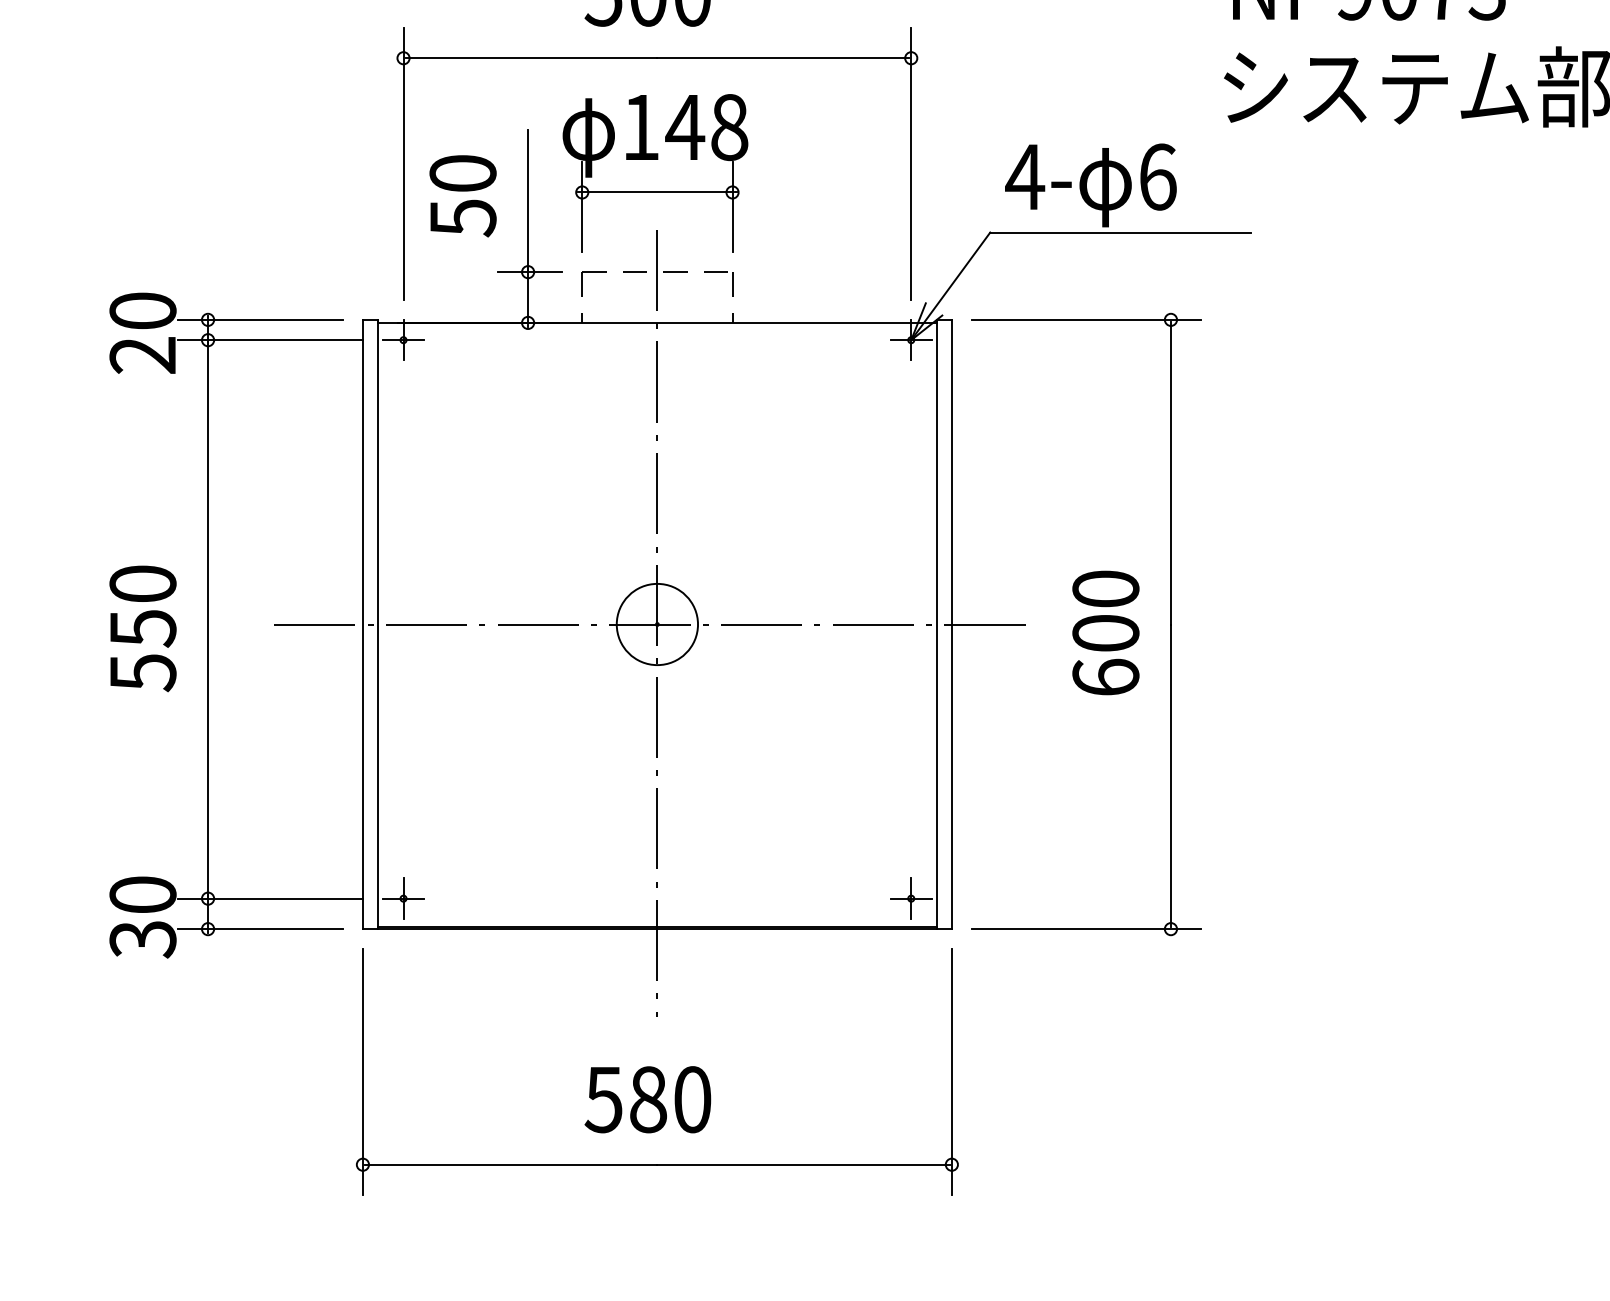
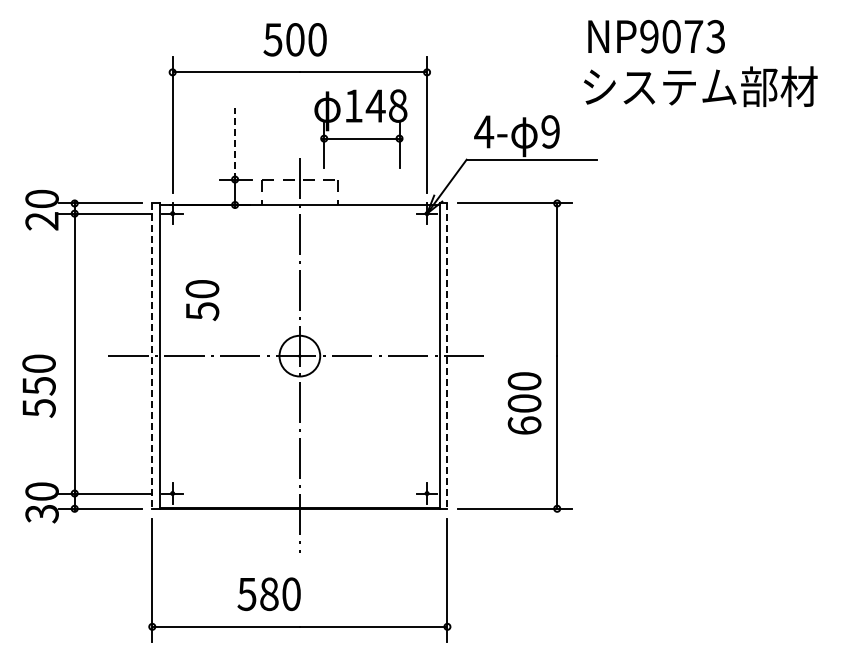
part: (654, 172) -> (360, 128), moved
text: (1157, 176) -> (550, 131), 6 -> 9
text: (463, 196) -> (202, 300), moved
line: (528, 200) -> (235, 143), solid -> dashed
line: (363, 625) -> (152, 356), solid -> dashed
line: (951, 625) -> (447, 356), solid -> dashed
text: (141, 627) -> (38, 385), moved
text: (1105, 633) -> (524, 403), moved
text: (646, 1100) -> (268, 594), moved

